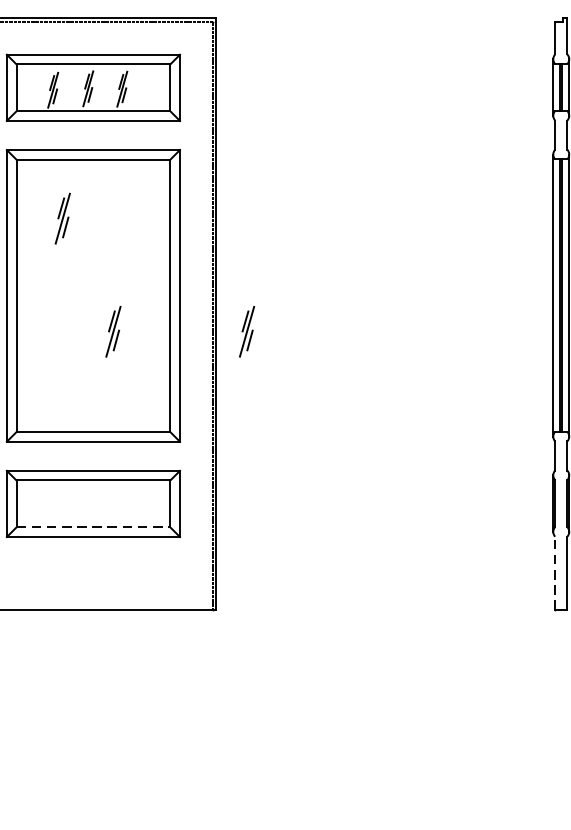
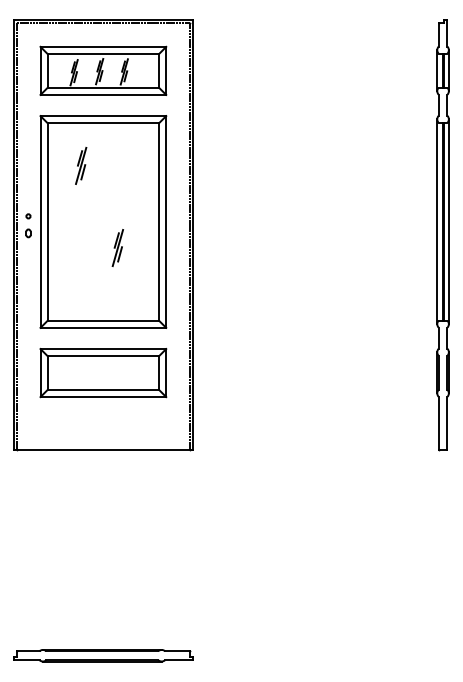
part: (246, 331) -> (214, 247), removed
line: (93, 527) -> (103, 390), dashed -> solid
line: (554, 573) -> (438, 423), dashed -> solid

